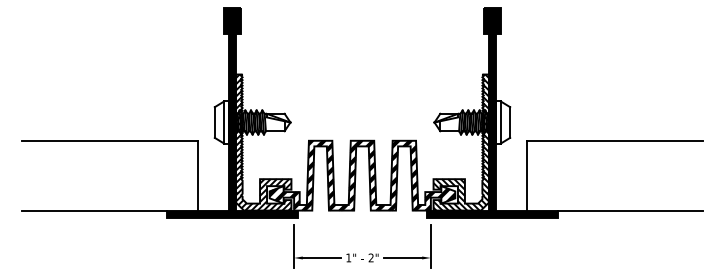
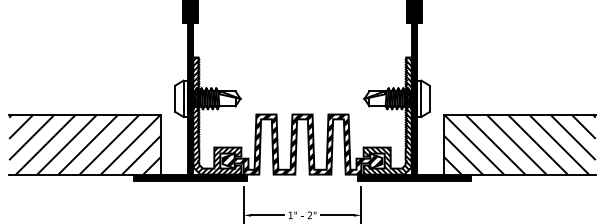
hatch: (109, 175) -> (84, 144), added
hatch: (614, 175) -> (519, 144), added

